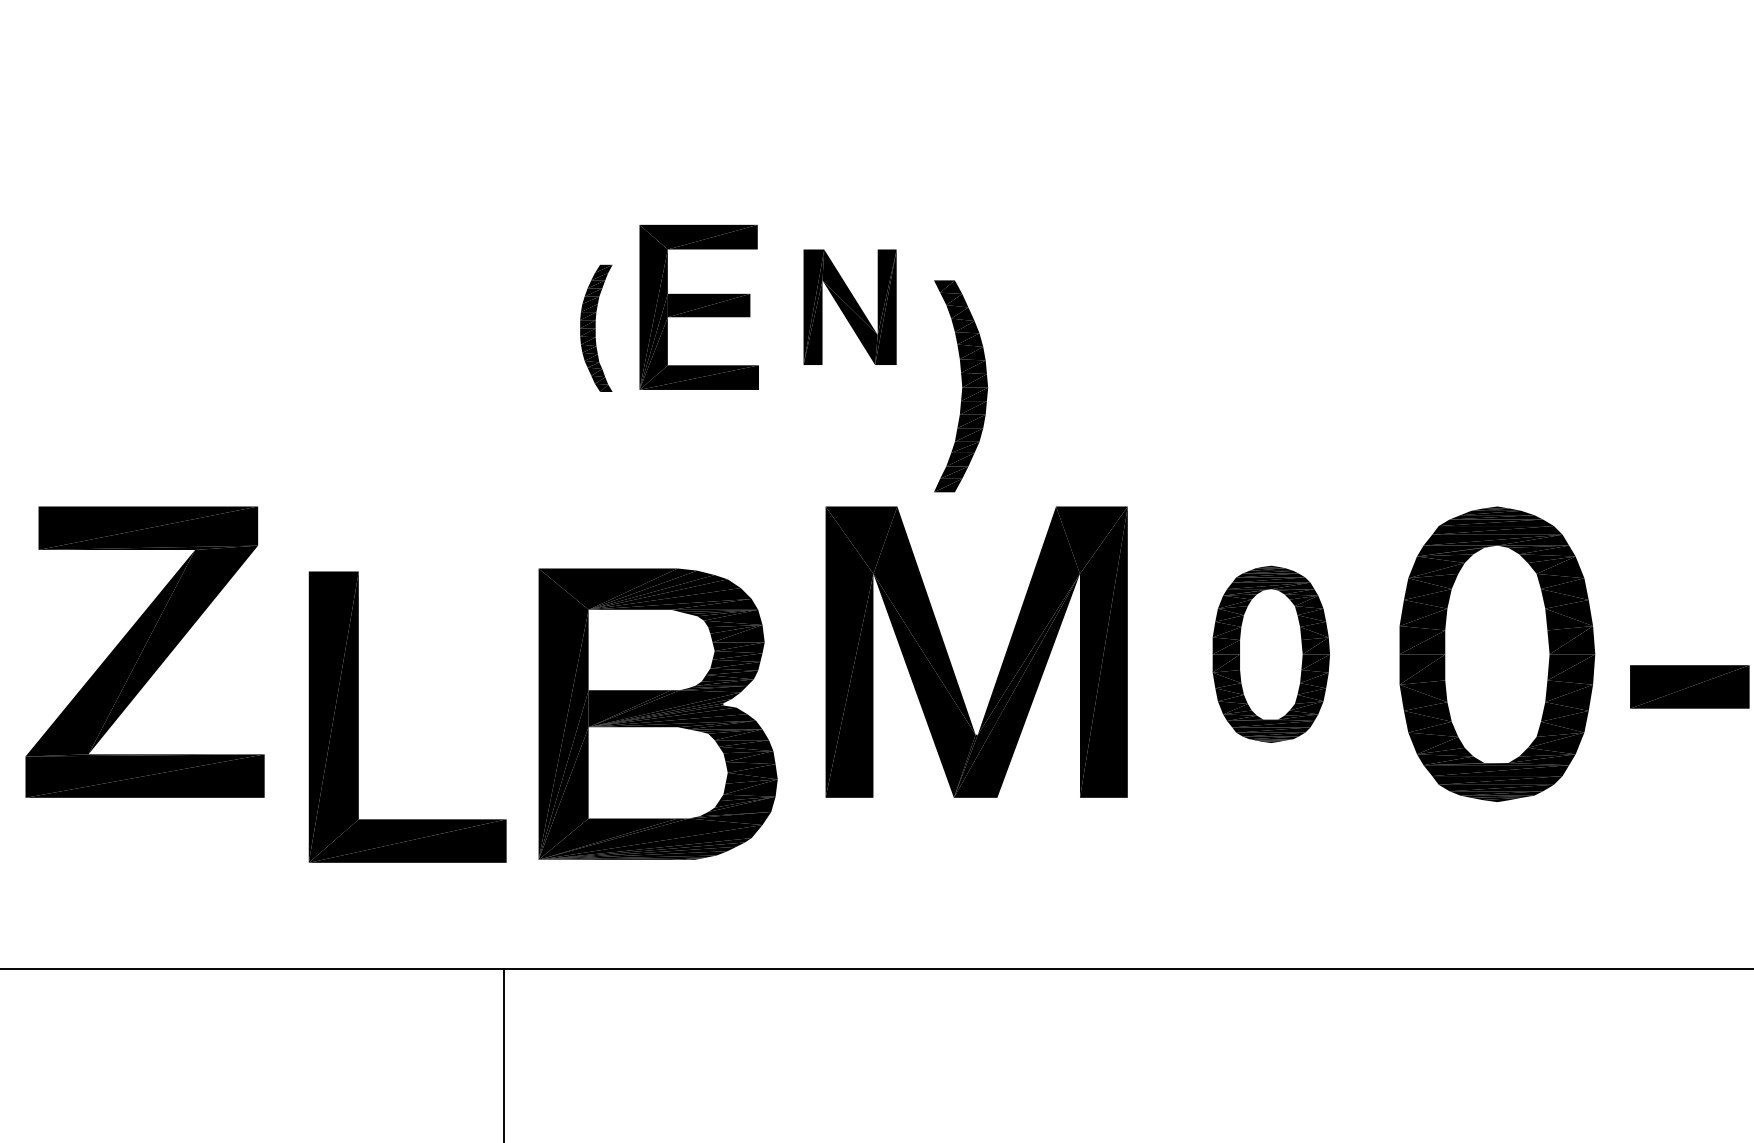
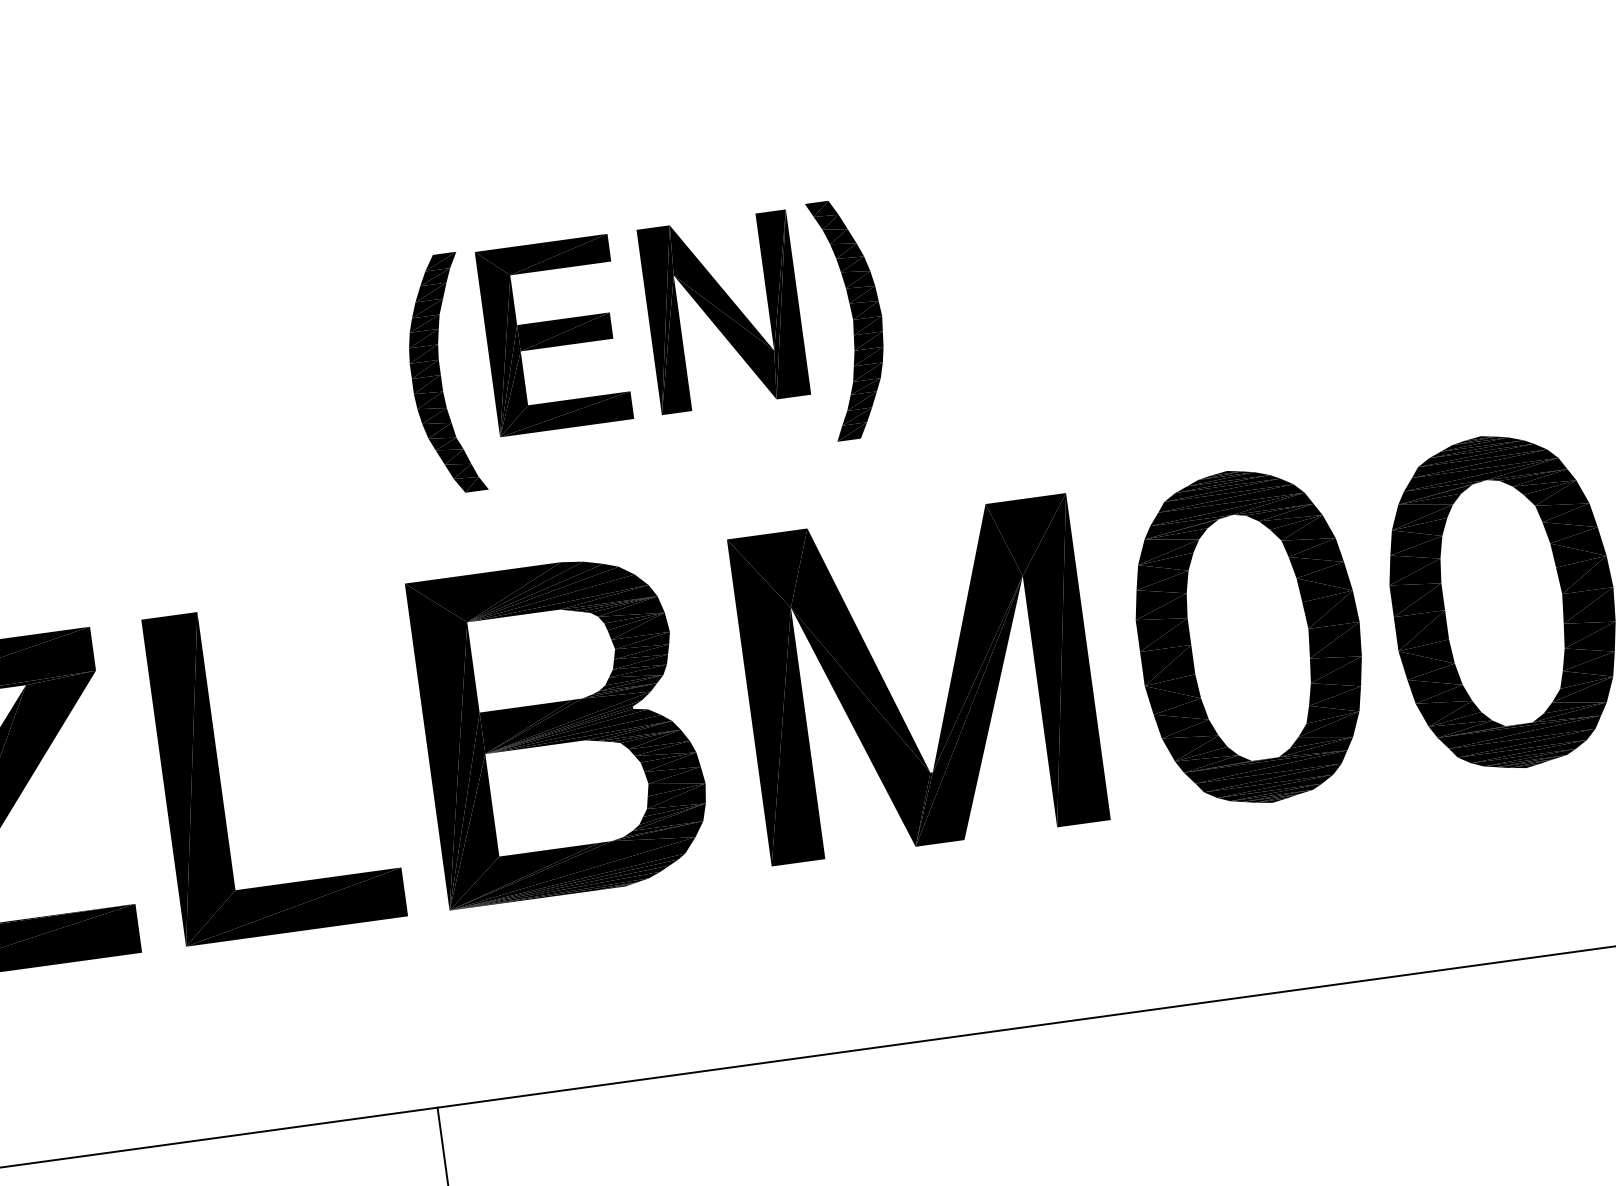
part: (849, 306) -> (722, 311), size x1.43
part: (596, 328) -> (442, 374), size x1.67
part: (961, 386) -> (852, 318), moved
part: (1271, 654) -> (1250, 637), size x1.67
part: (657, 713) -> (560, 728), moved
part: (358, 716) -> (219, 774), moved

